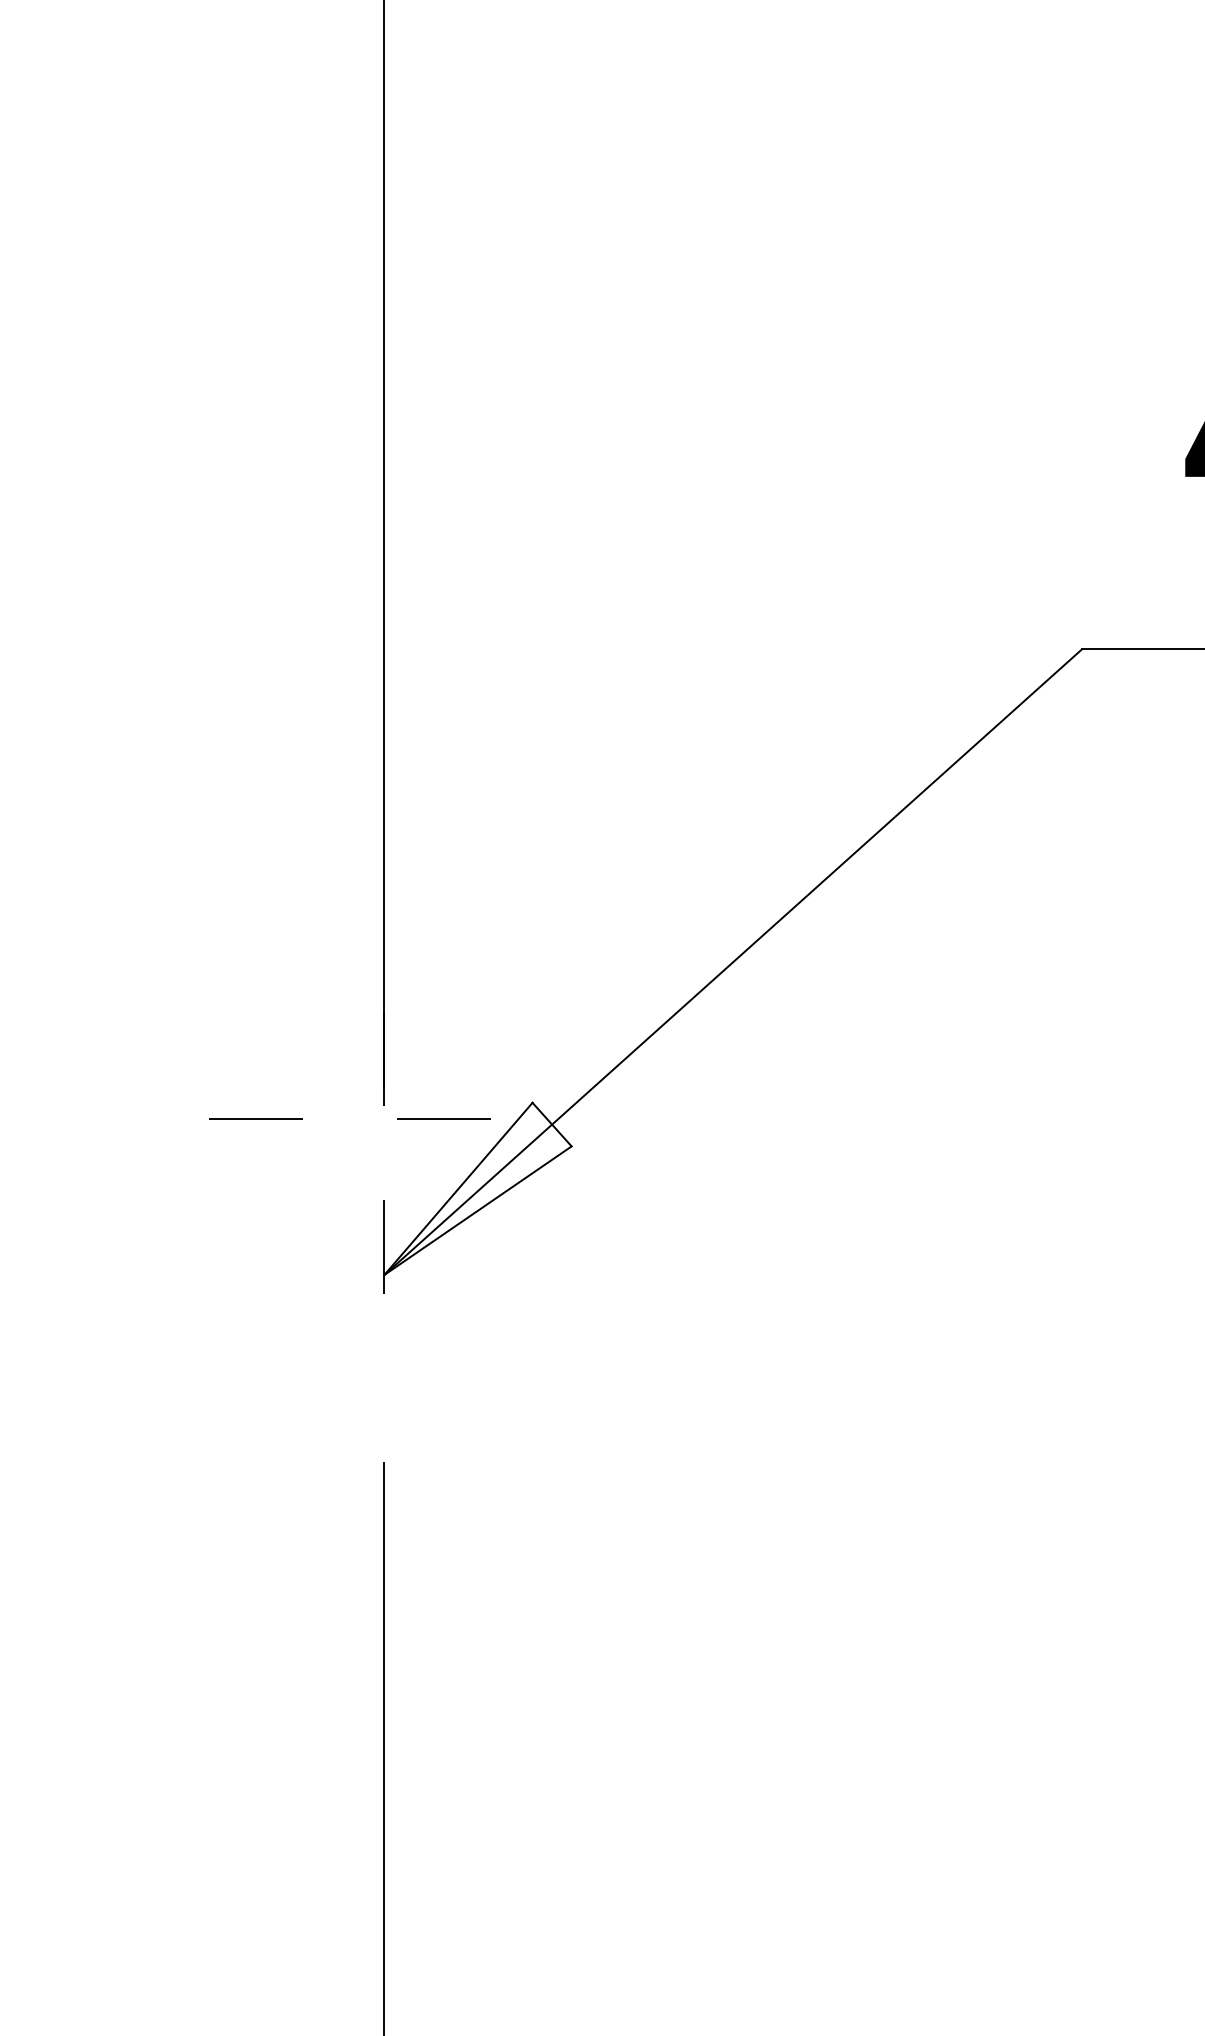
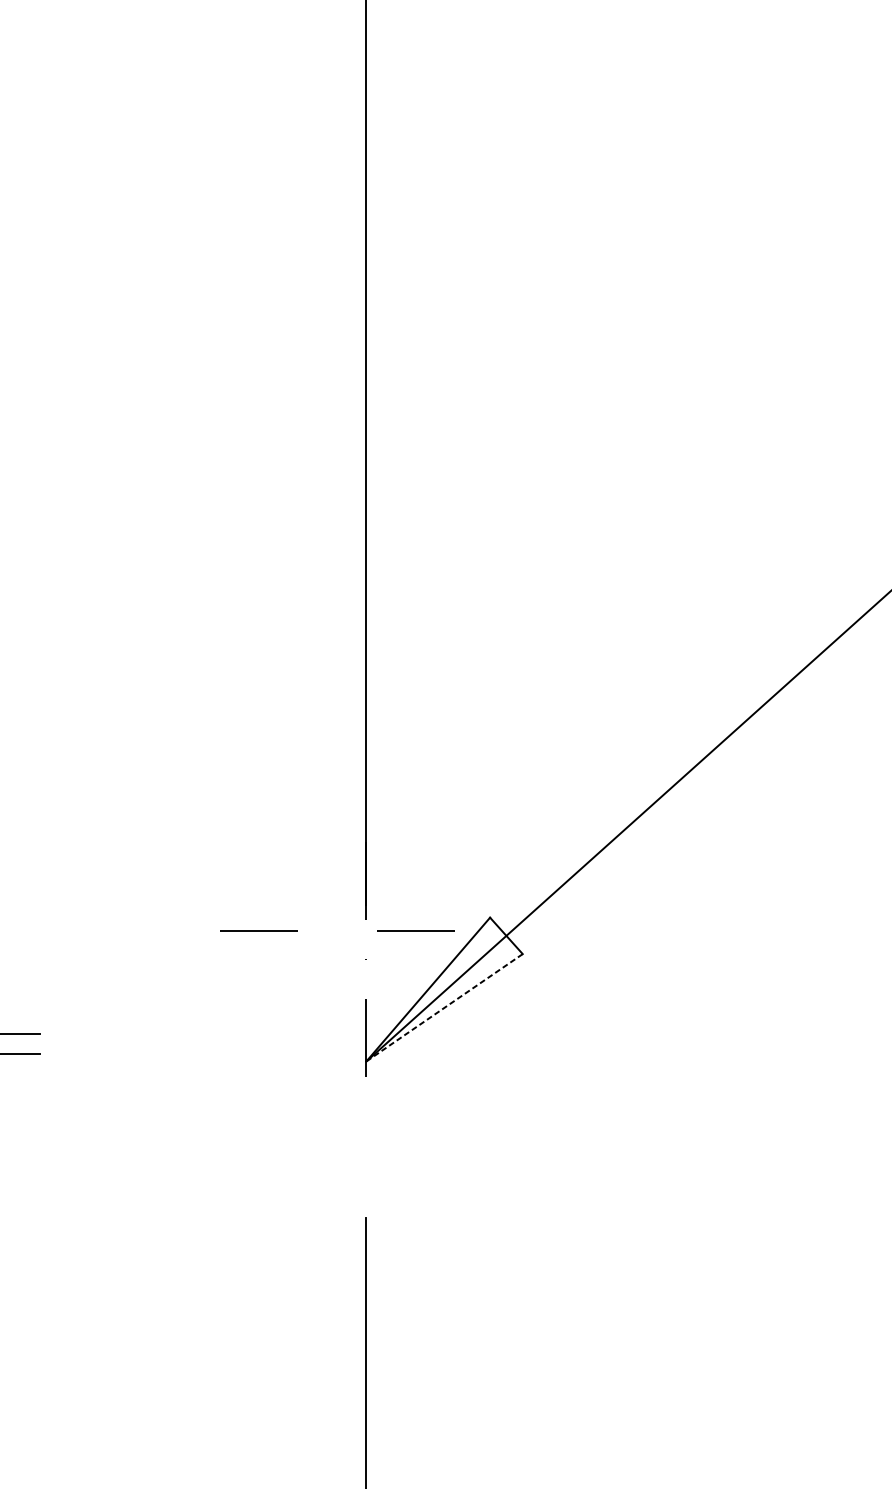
line: (478, 1210) -> (444, 1007), solid -> dashed

